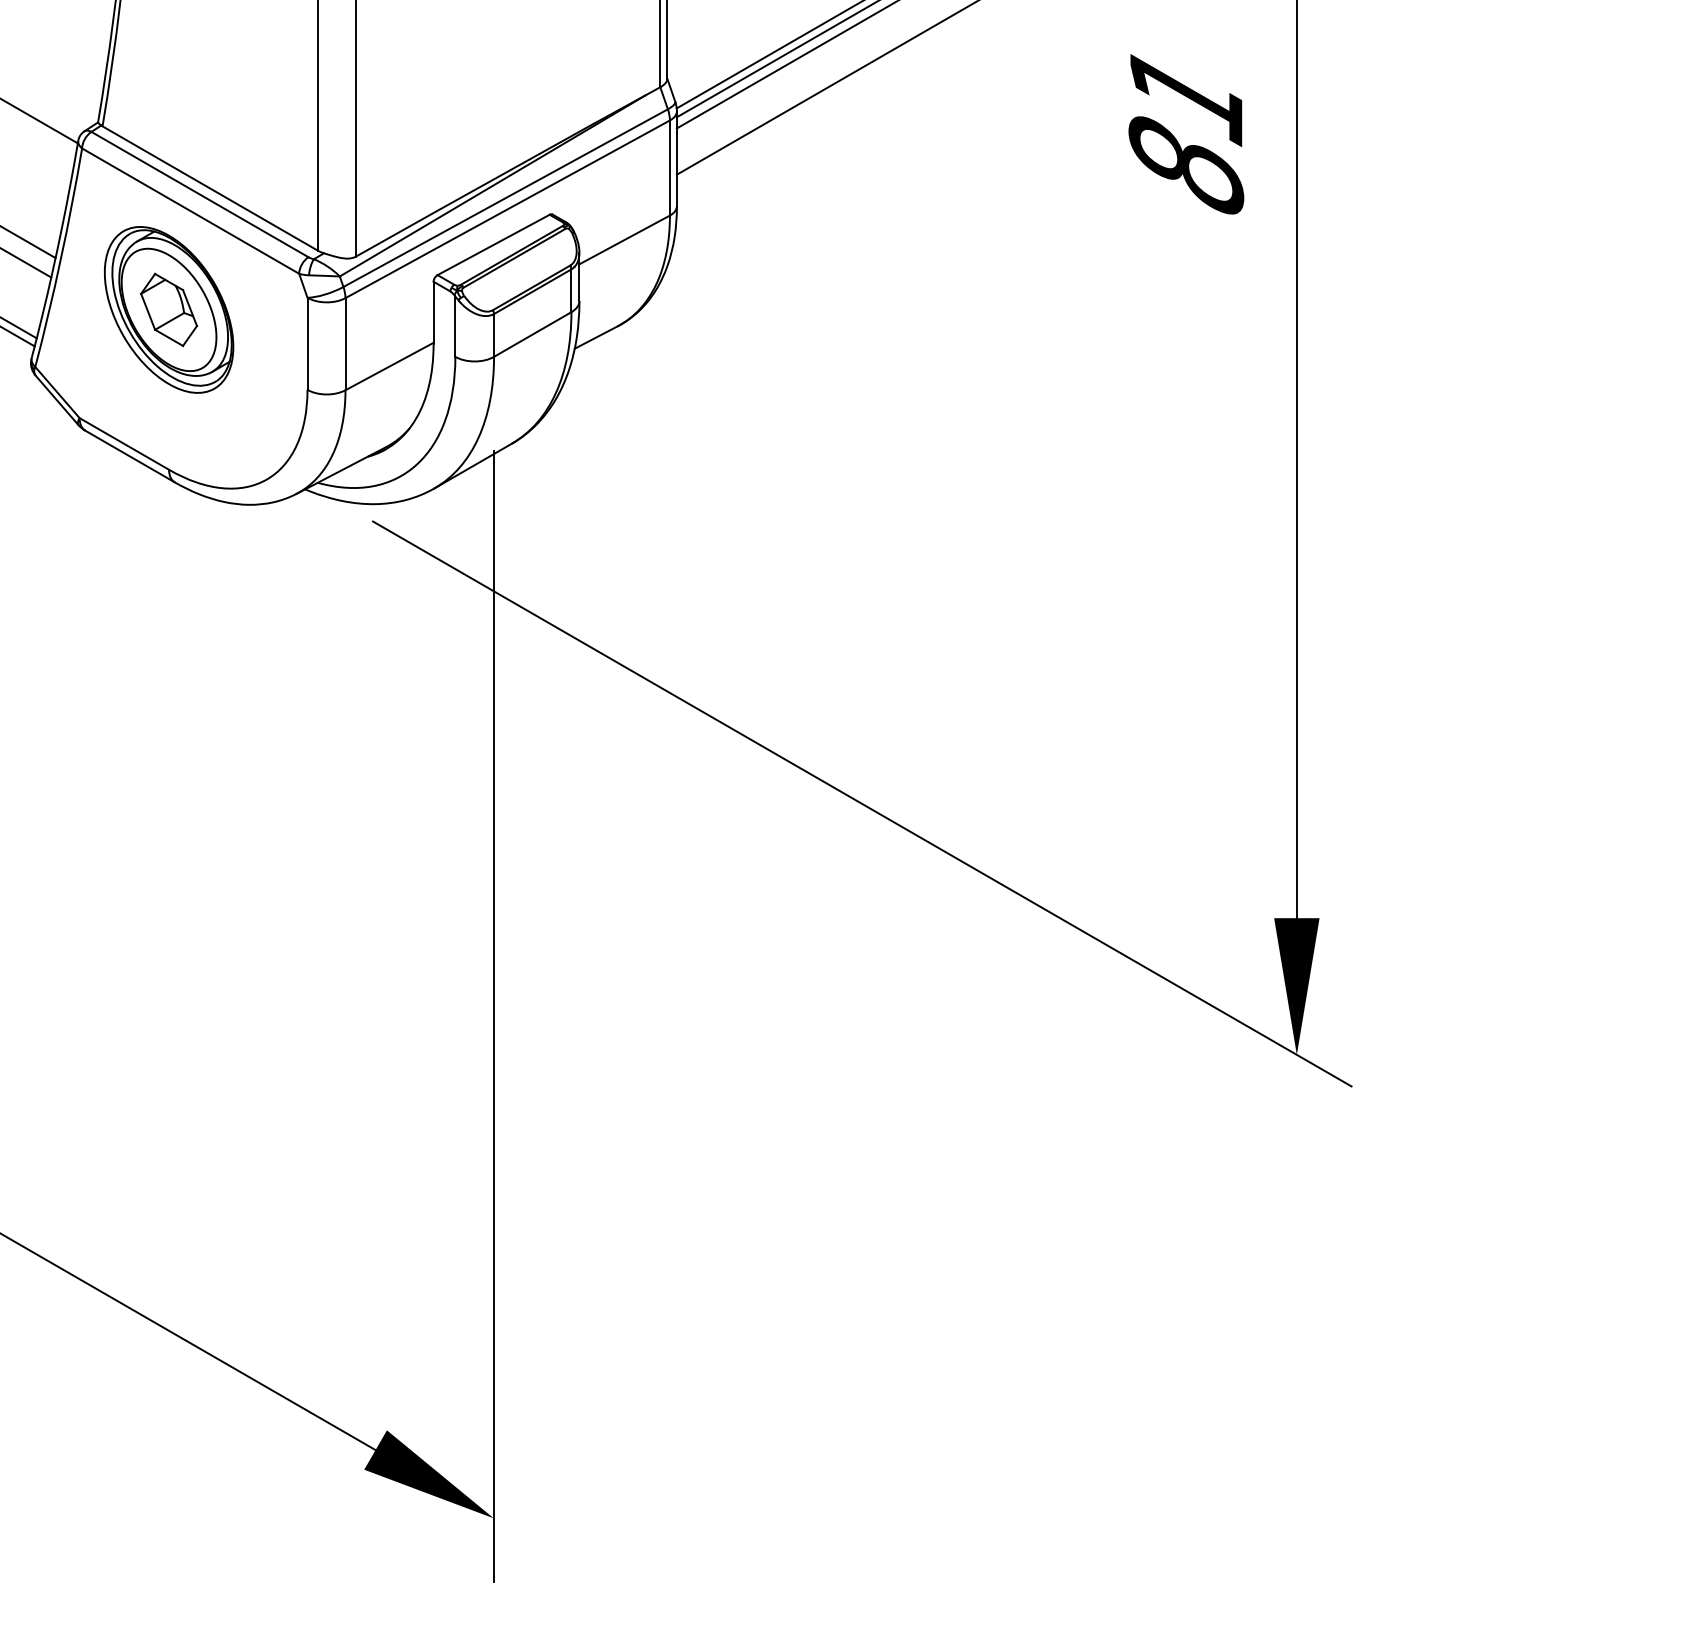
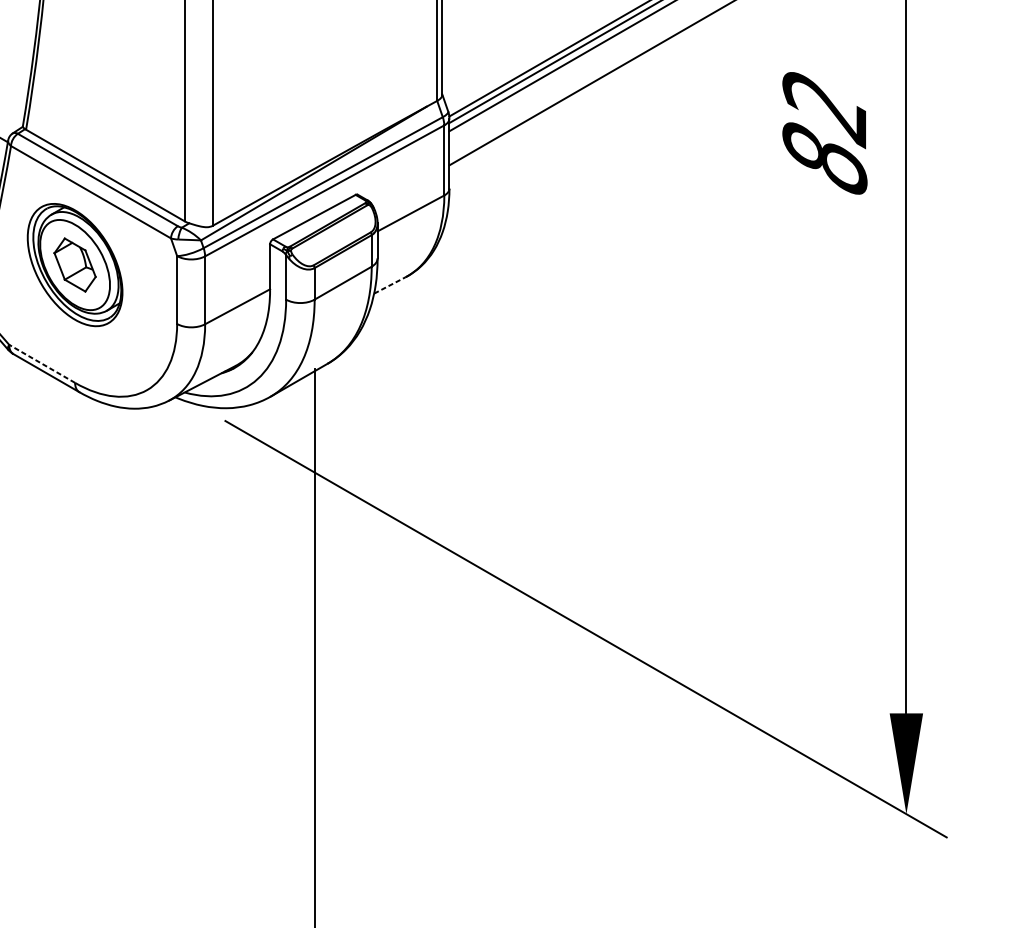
text: (1185, 100) -> (824, 110), 81 -> 82
line: (596, 337) -> (390, 285), solid -> dashed
line: (124, 443) -> (42, 363), solid -> dashed

